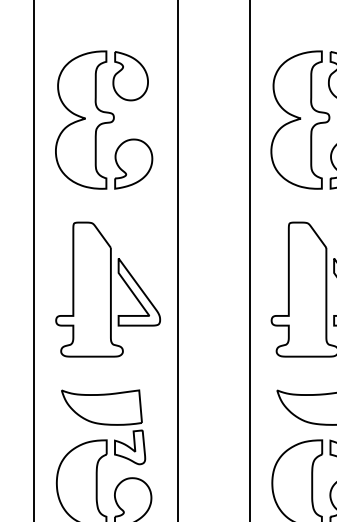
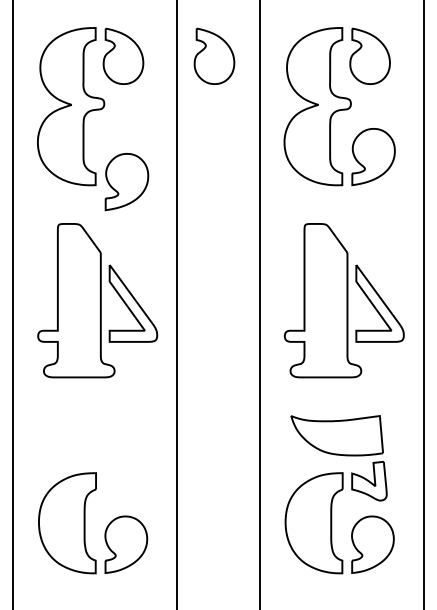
part: (210, 75) -> (214, 55), added
part: (133, 164) -> (126, 182), moved
part: (102, 427) -> (91, 458), removed

